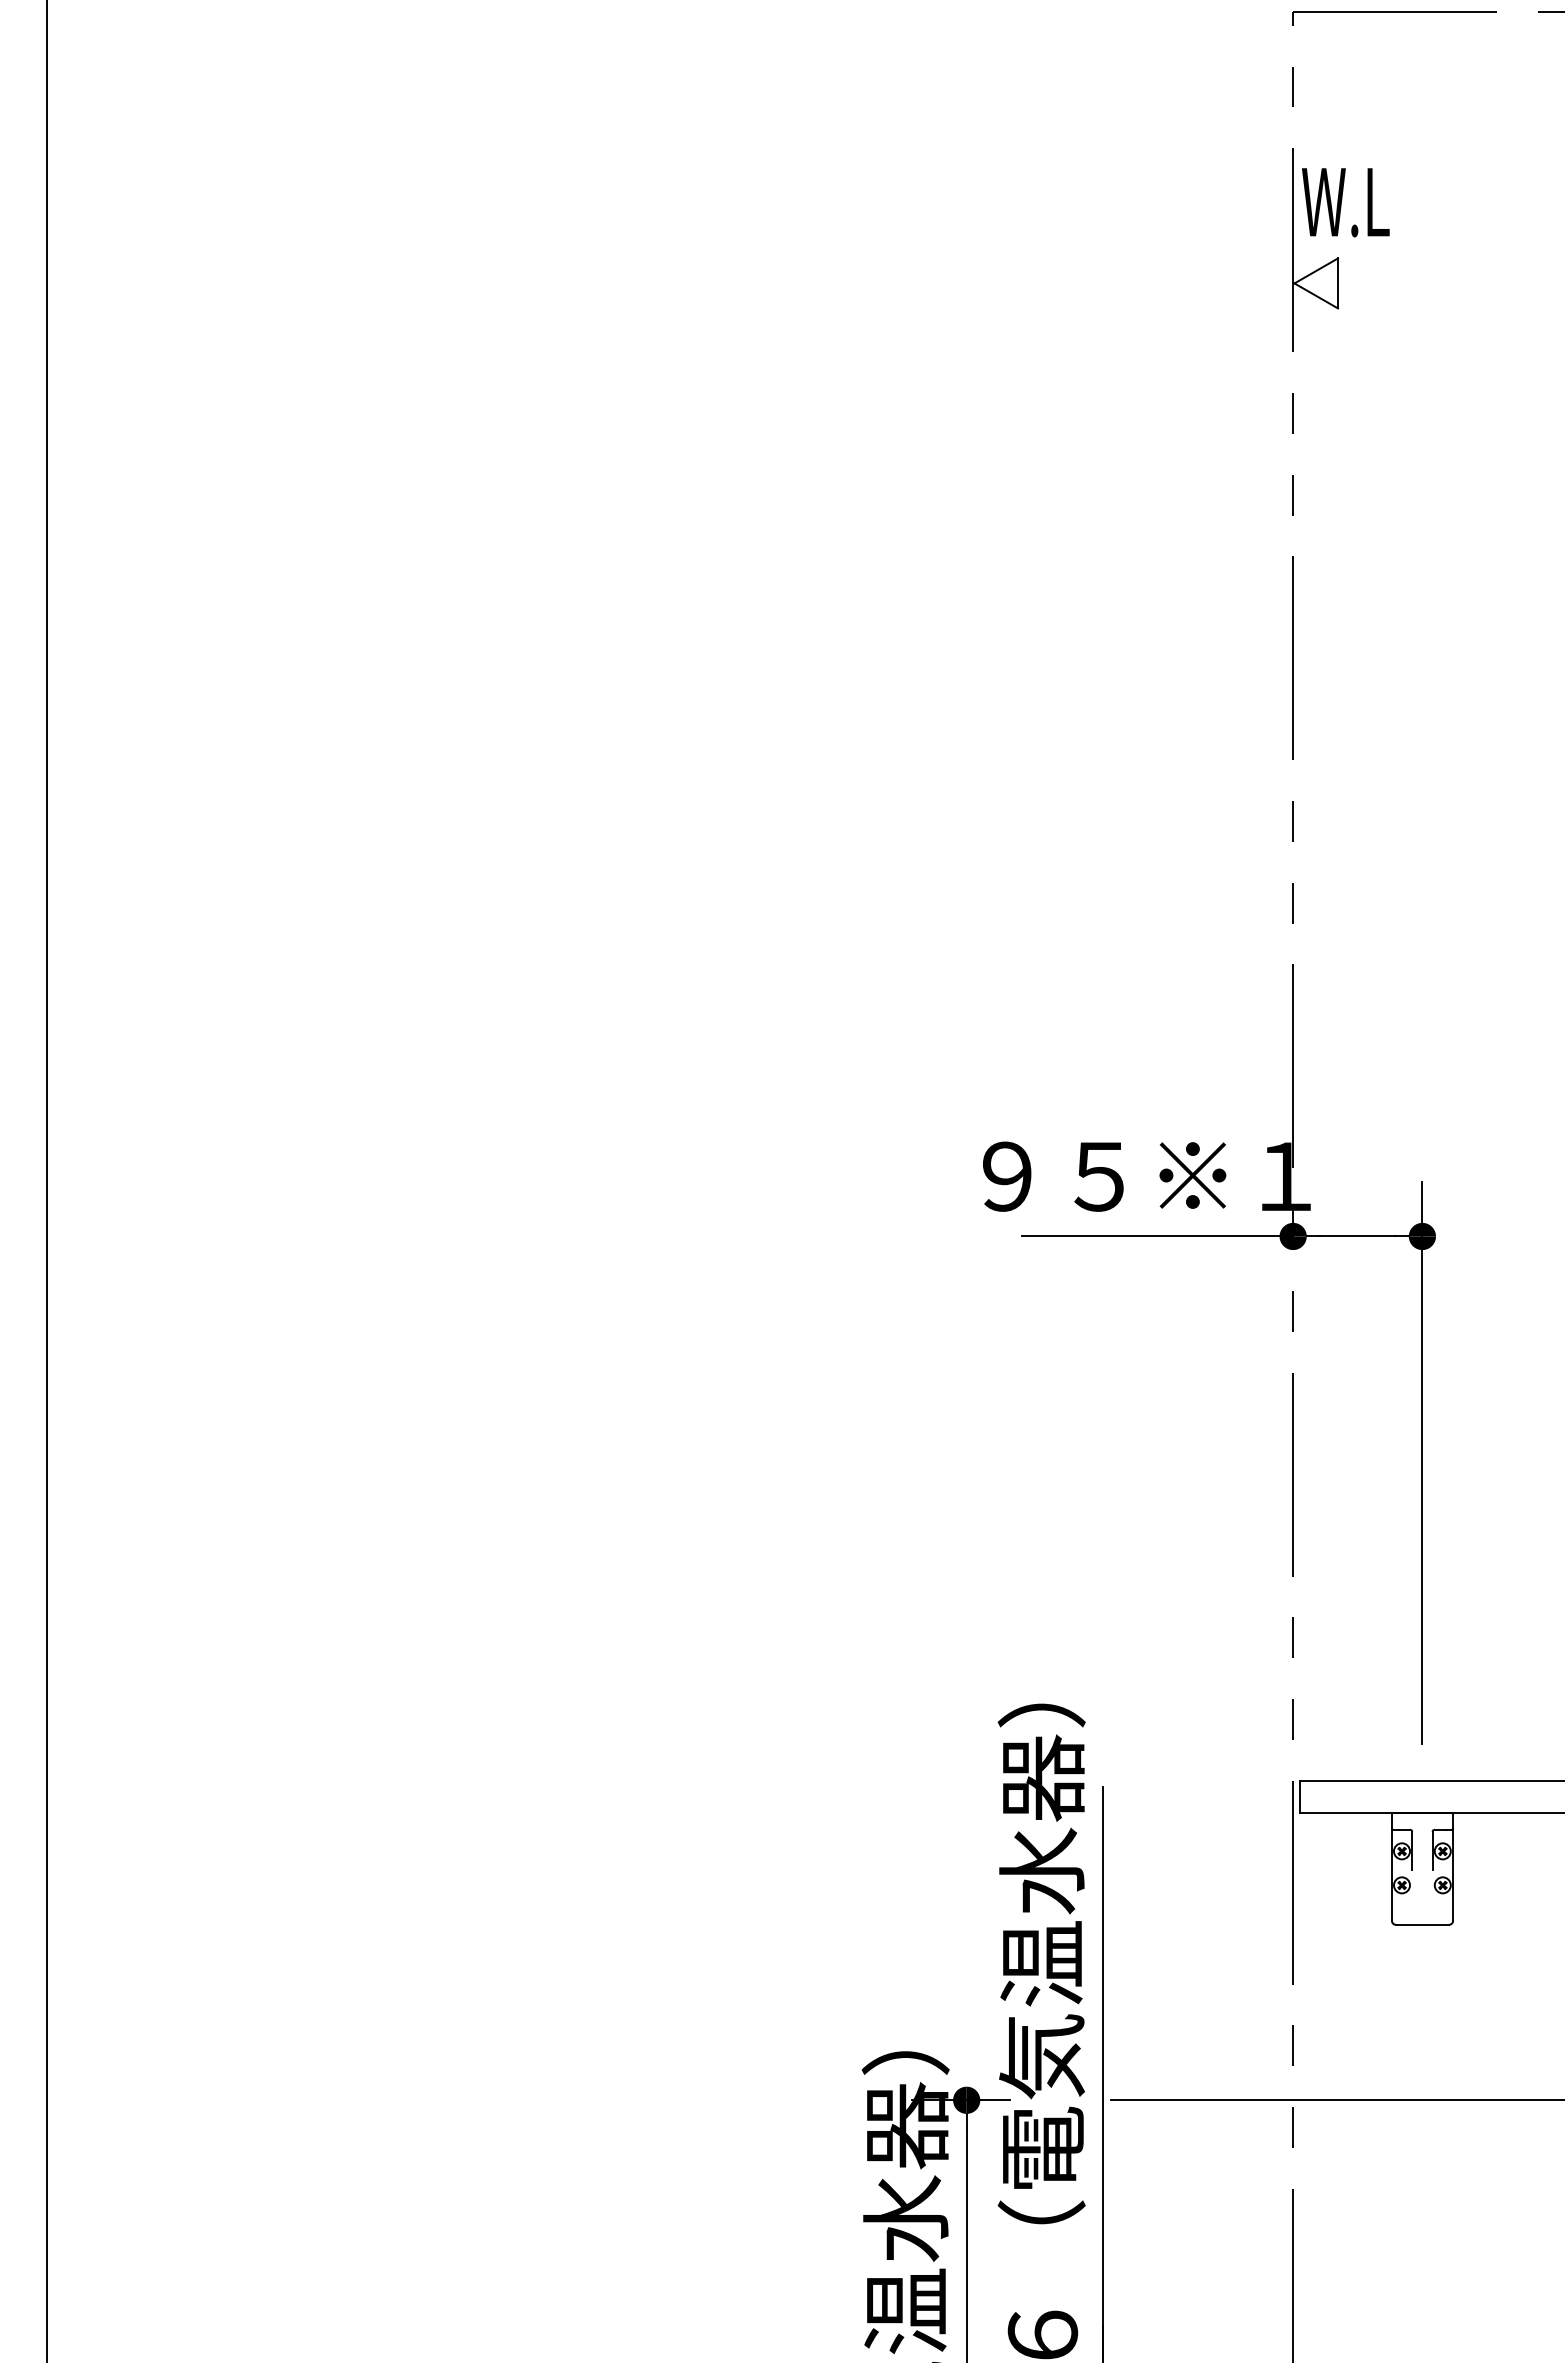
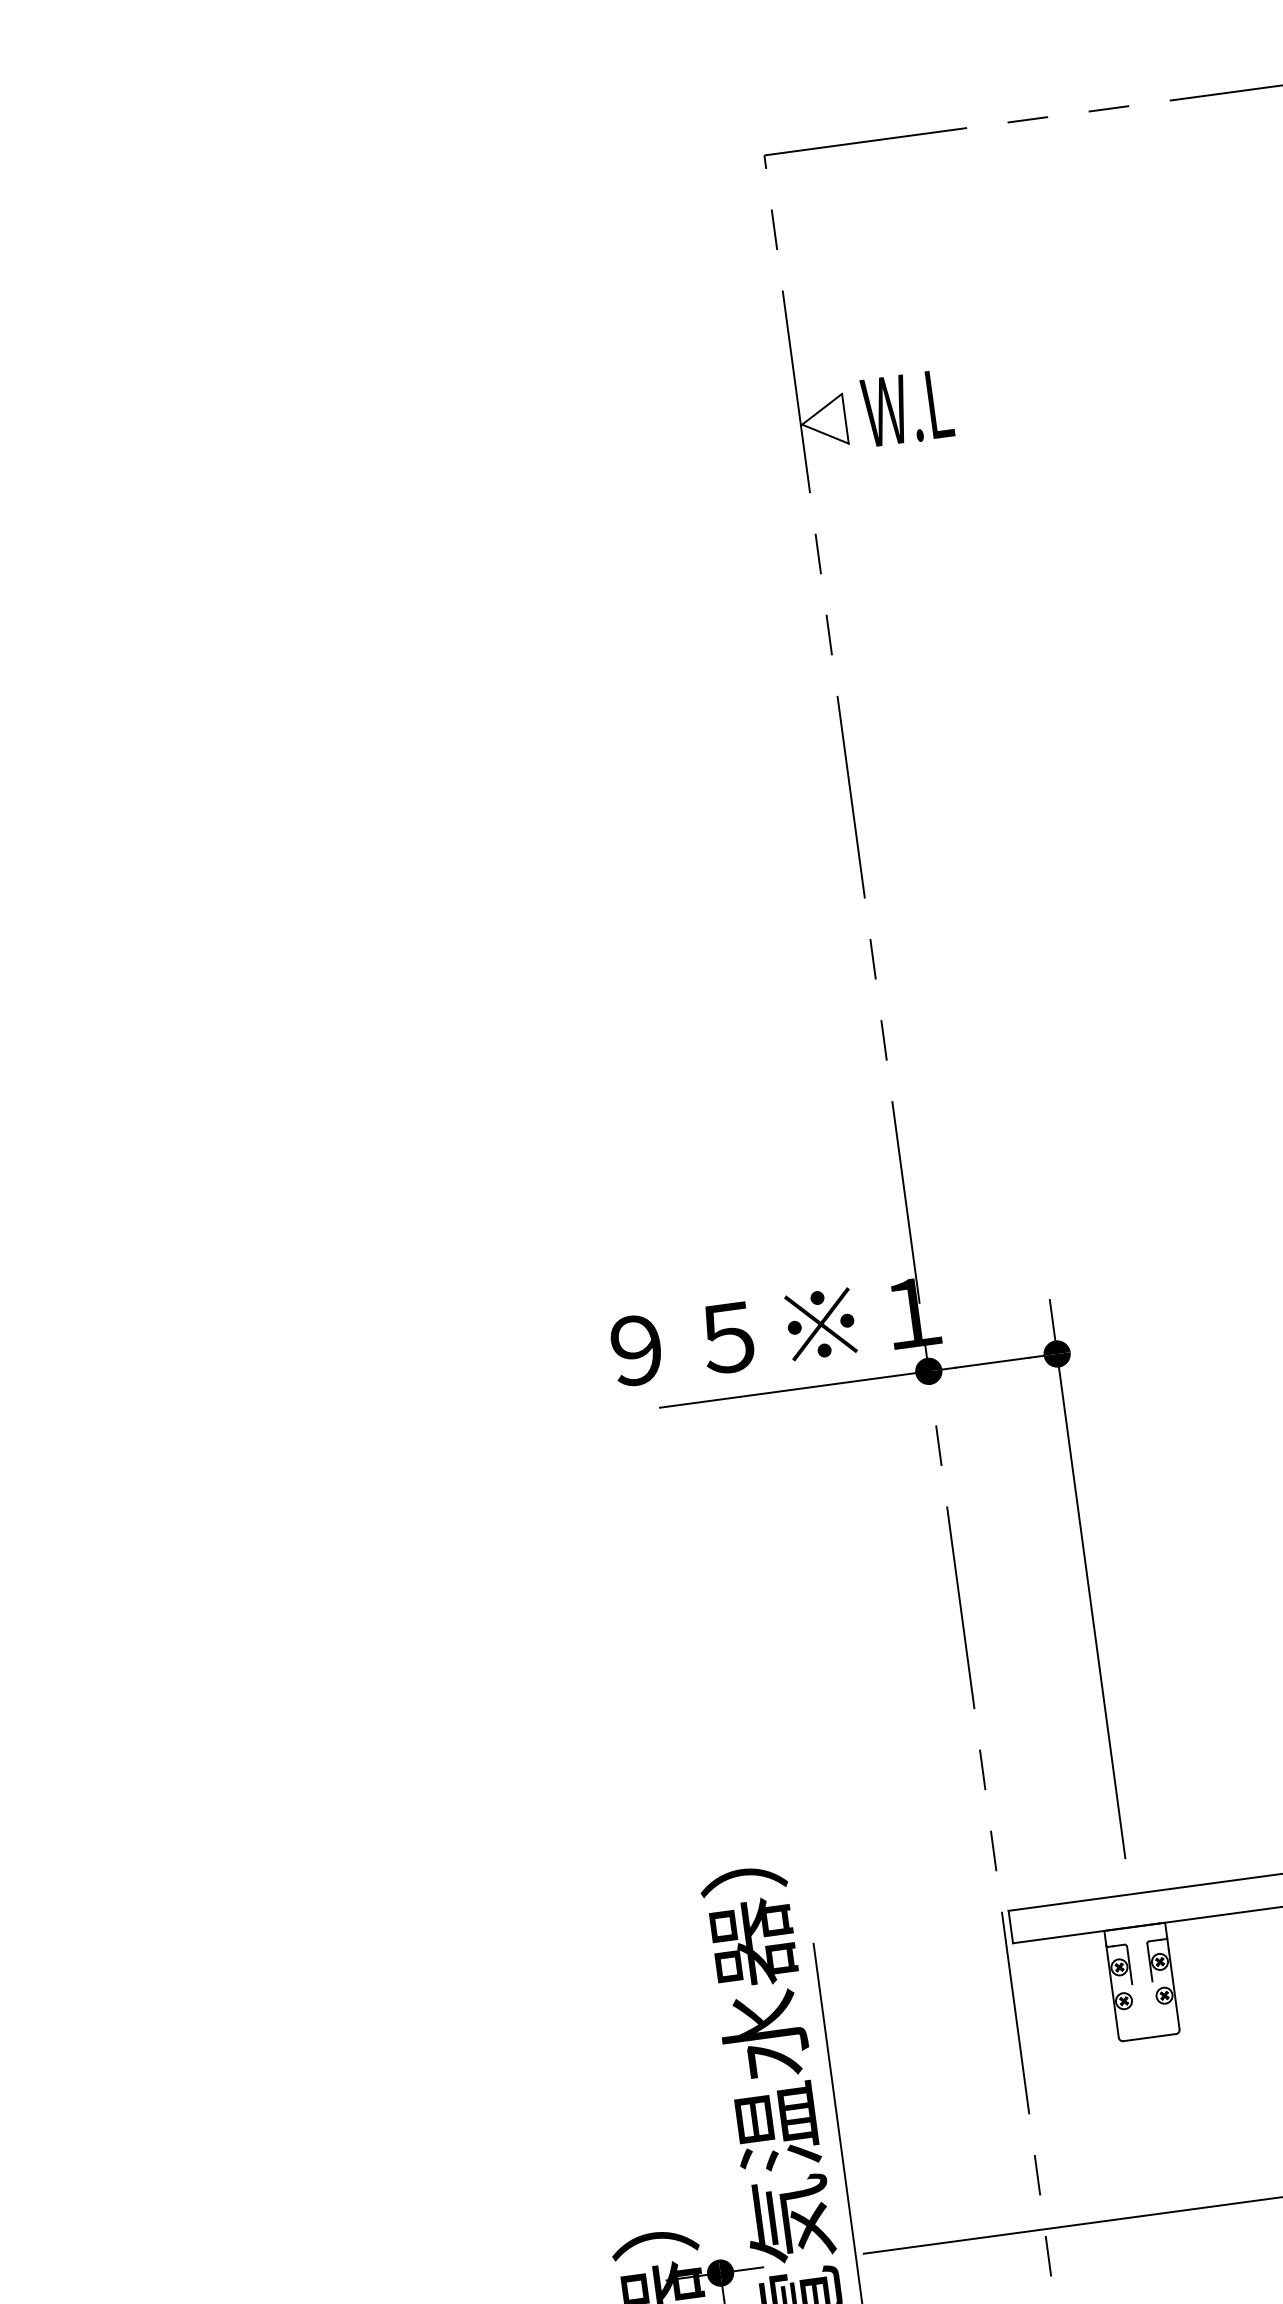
text: (1345, 202) -> (907, 408), moved

